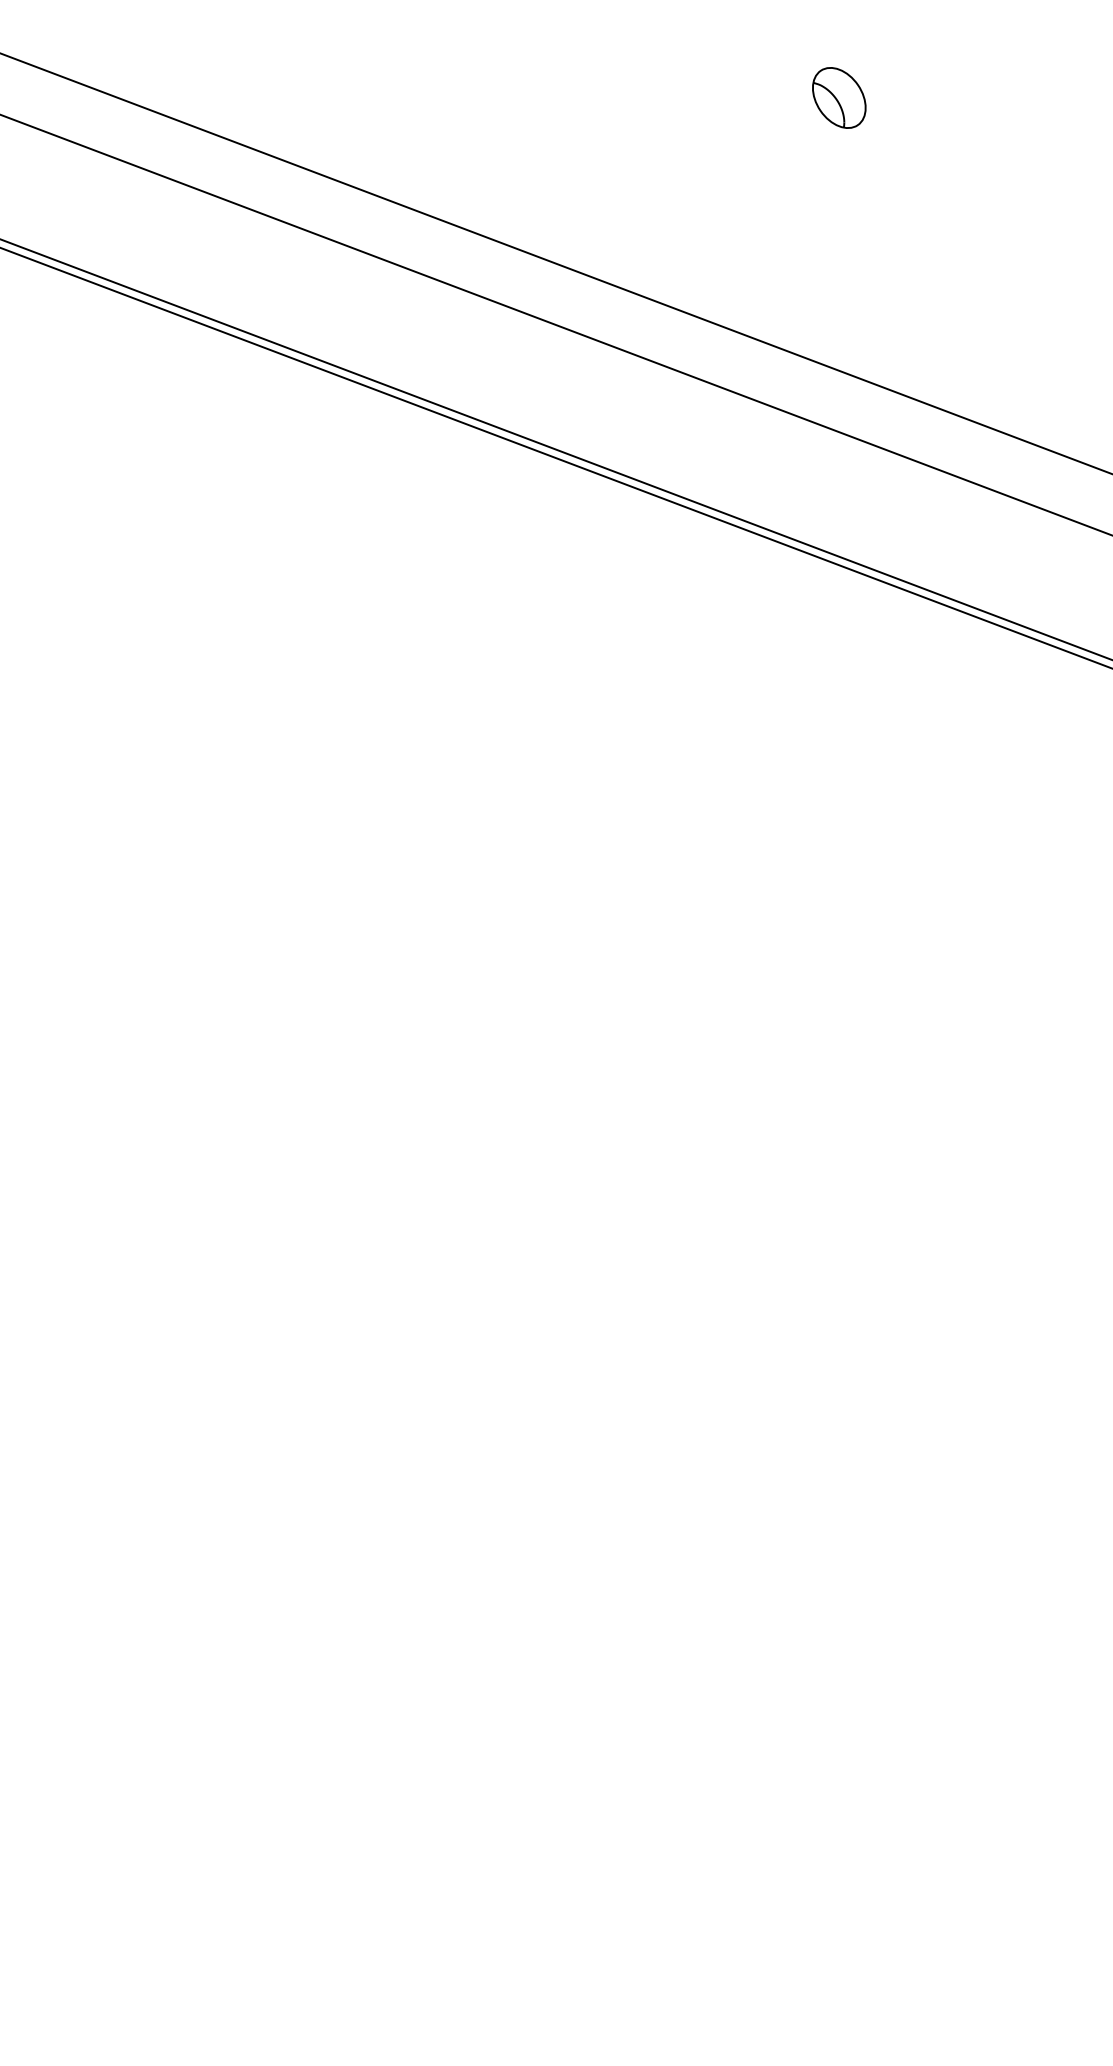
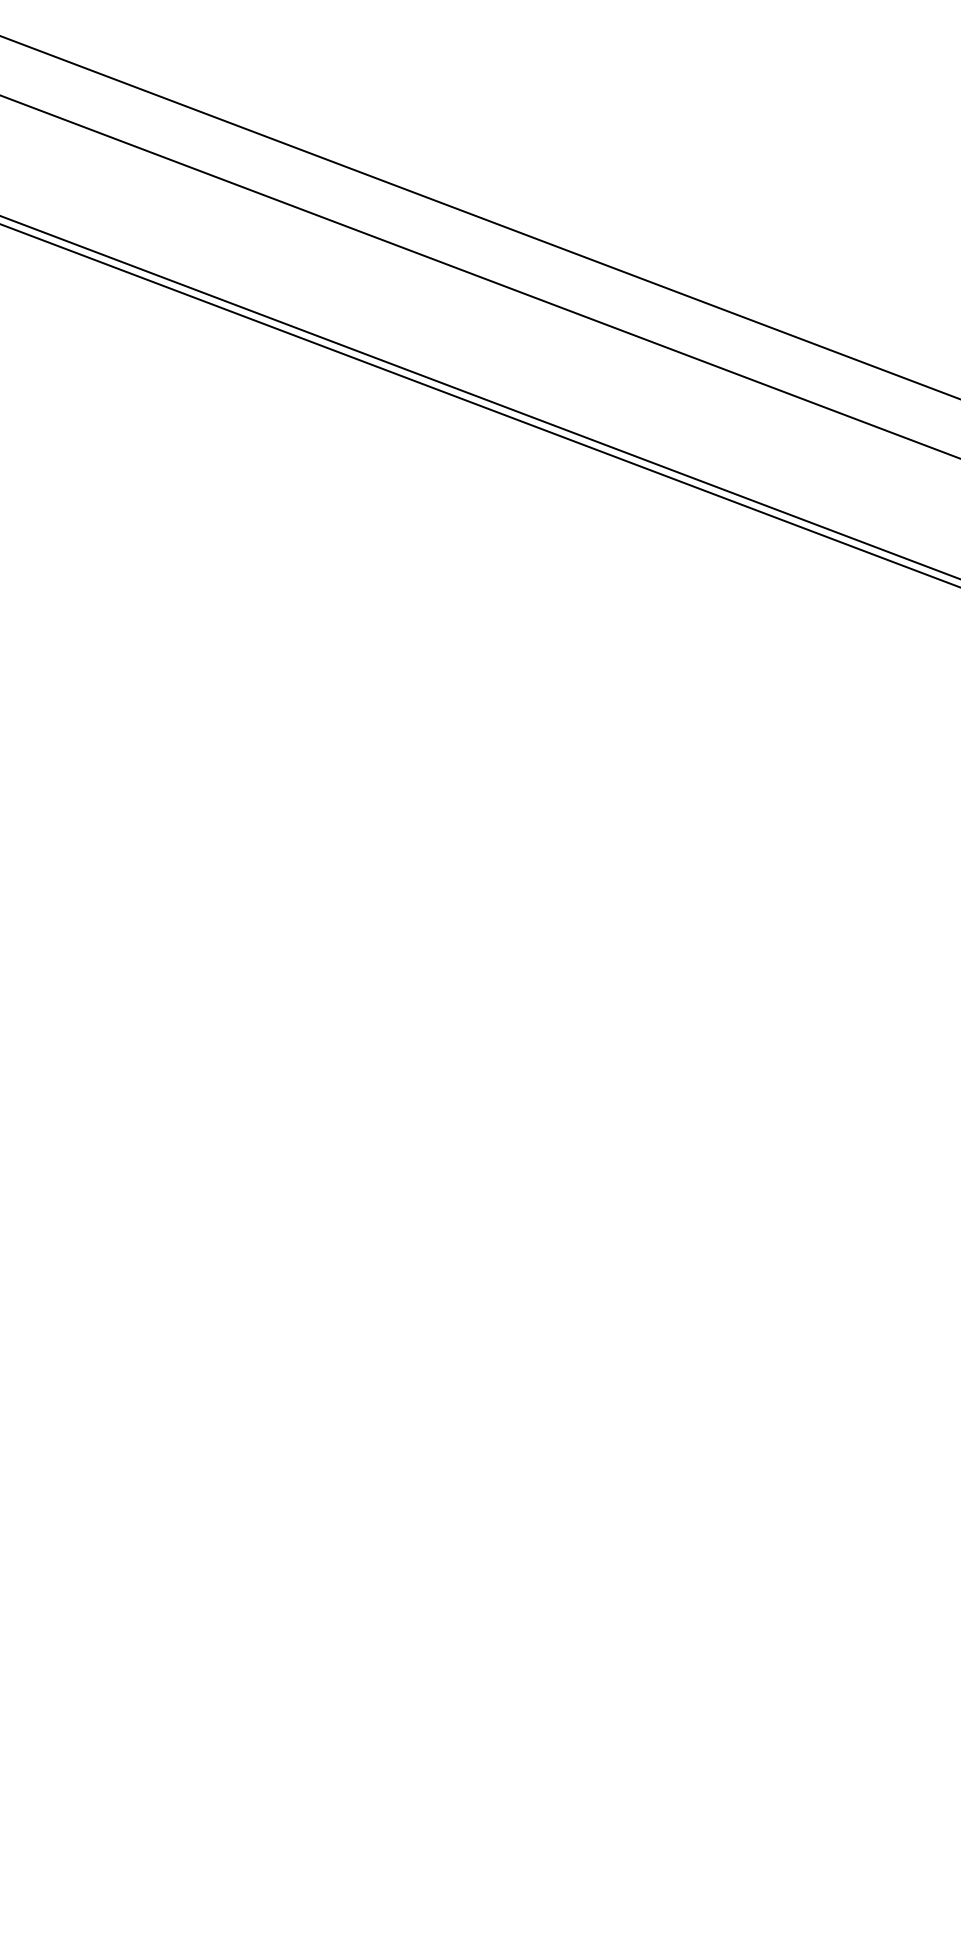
part: (839, 97) -> (814, 79), removed

